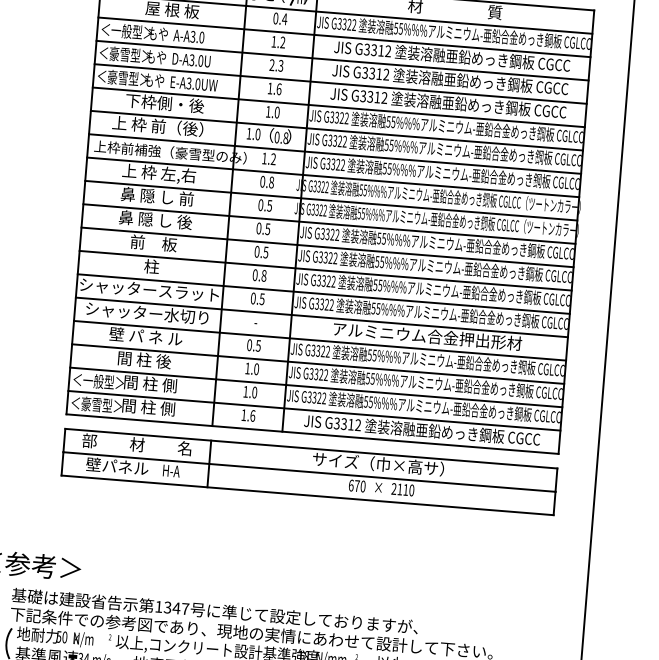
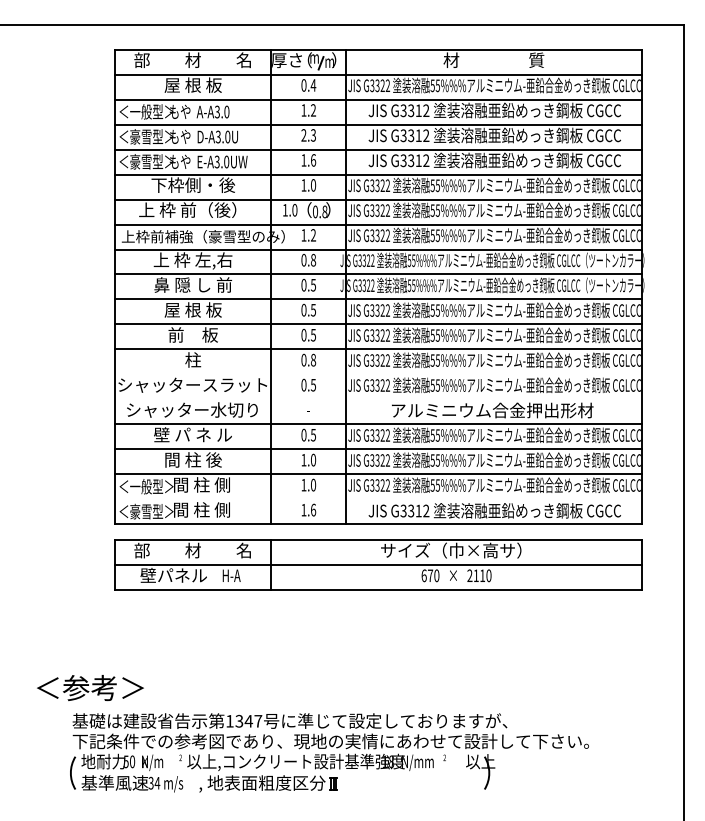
text: (155, 219) -> (193, 309), 鼻 隠 し 後 -> 屋 根 板
line: (323, 294) -> (378, 374), removed
line: (321, 317) -> (378, 399), removed
line: (314, 410) -> (378, 499), removed

